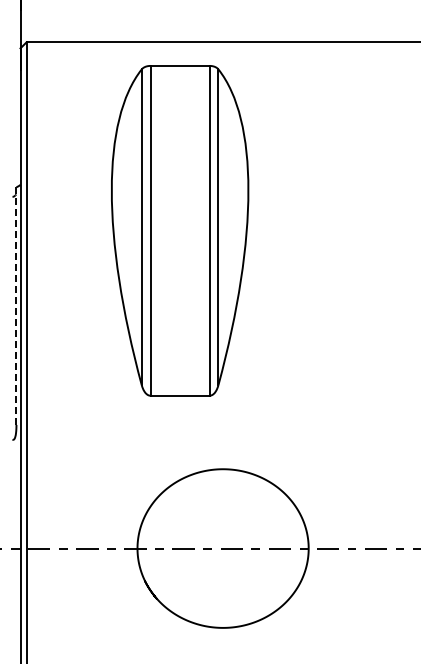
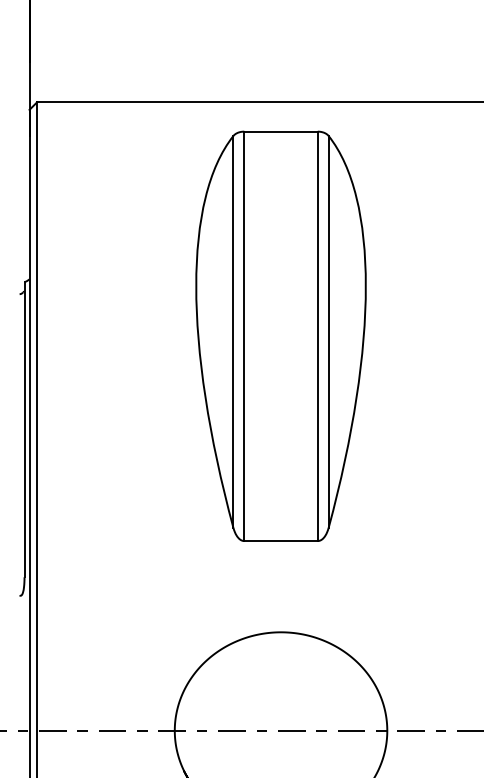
part: (180, 230) -> (281, 335), moved
line: (16, 306) -> (24, 430), dashed -> solid

